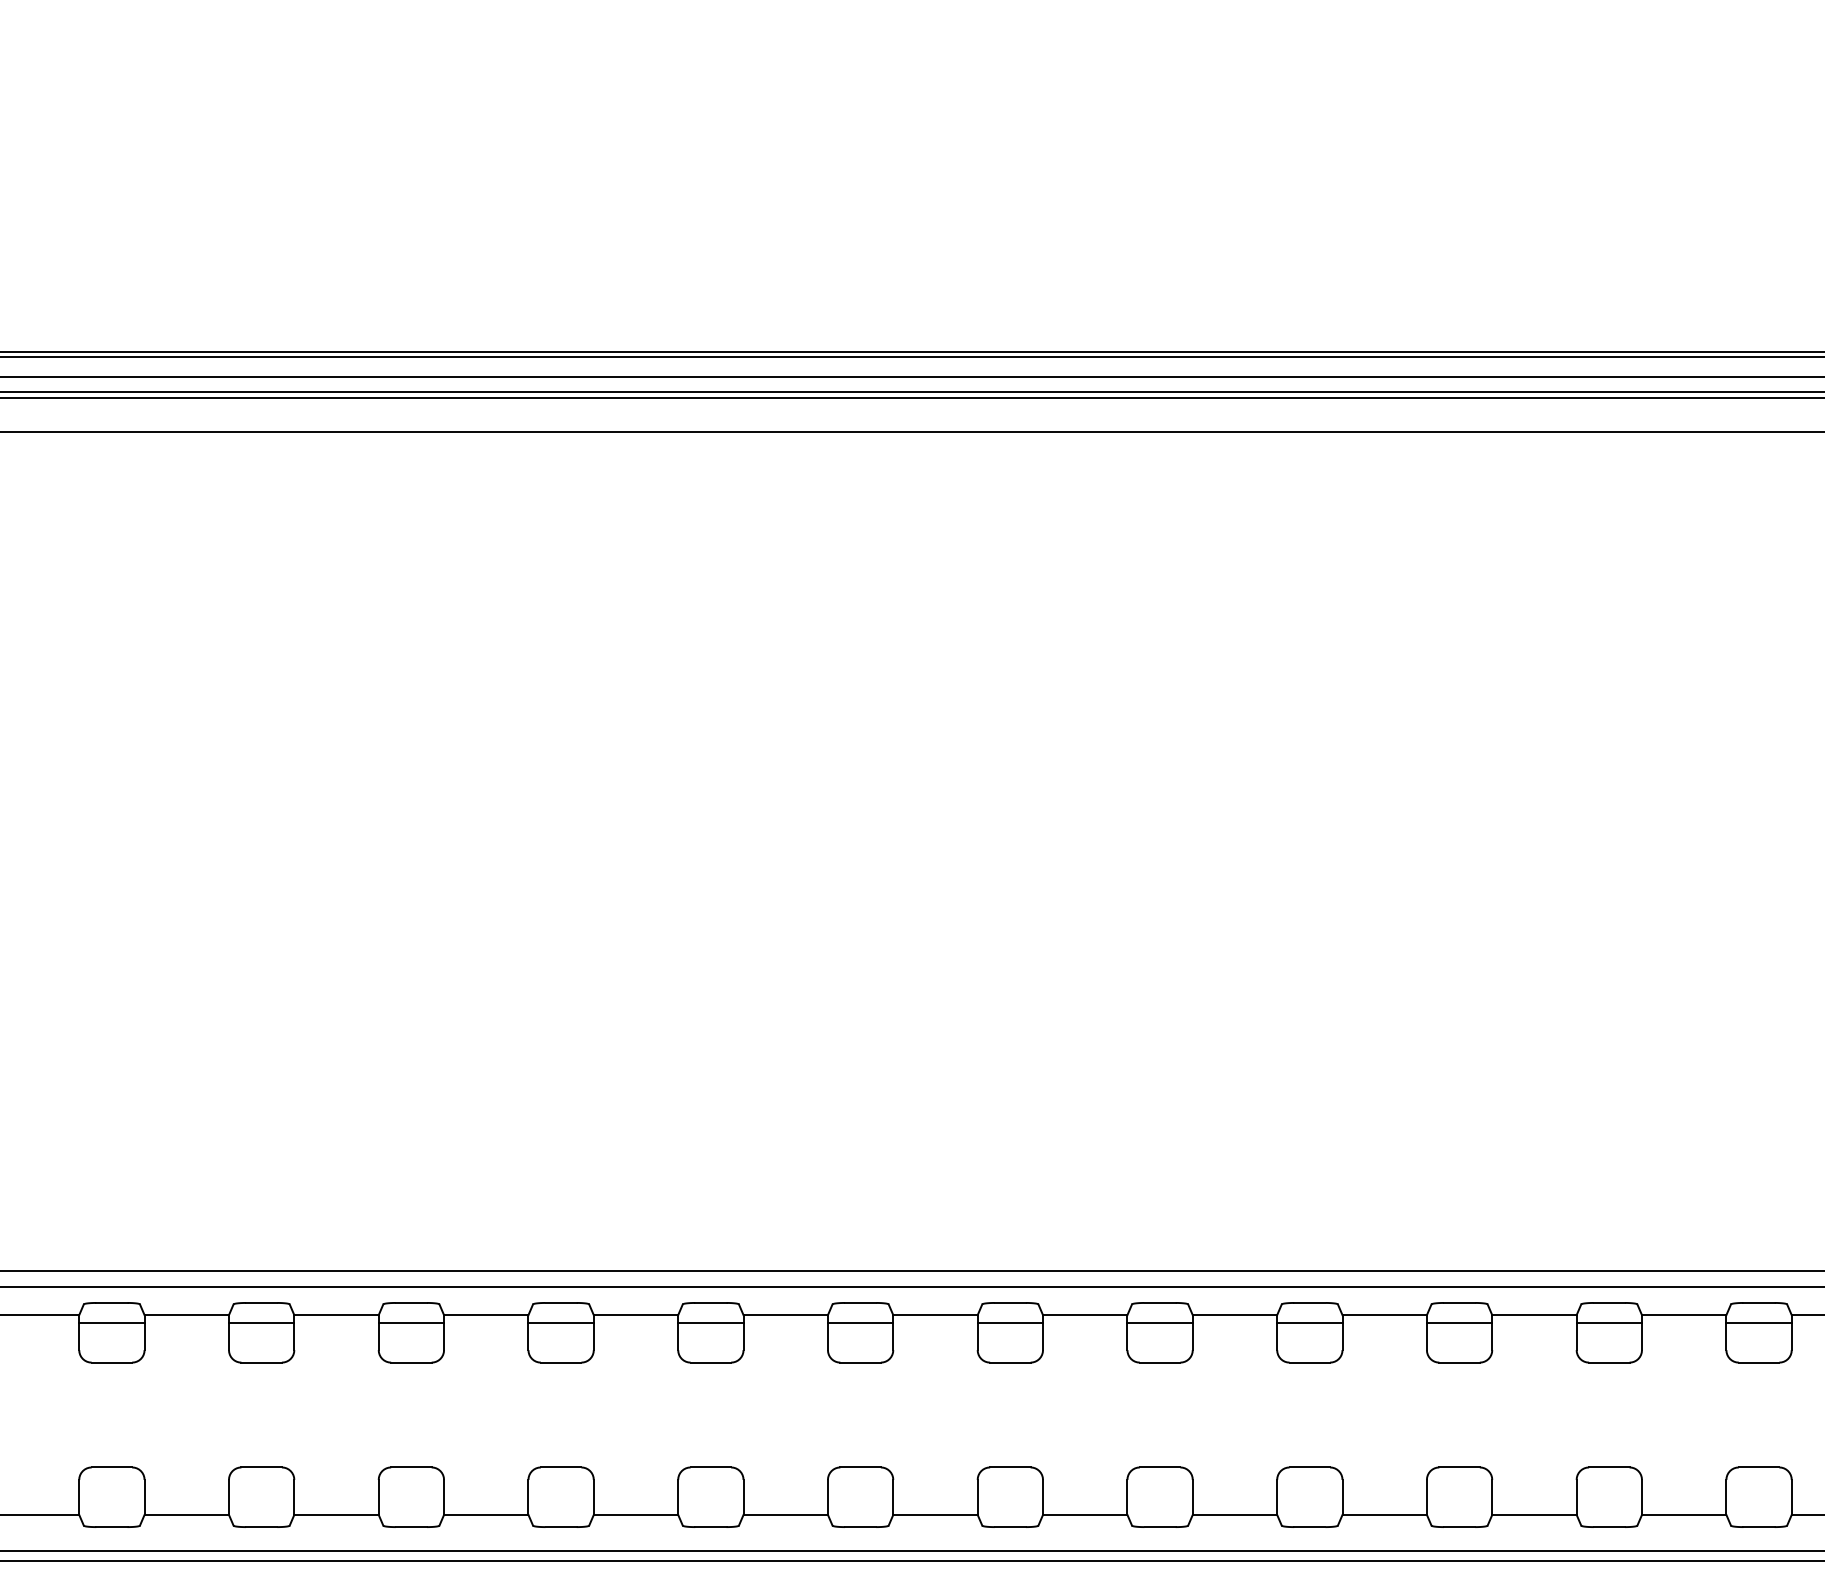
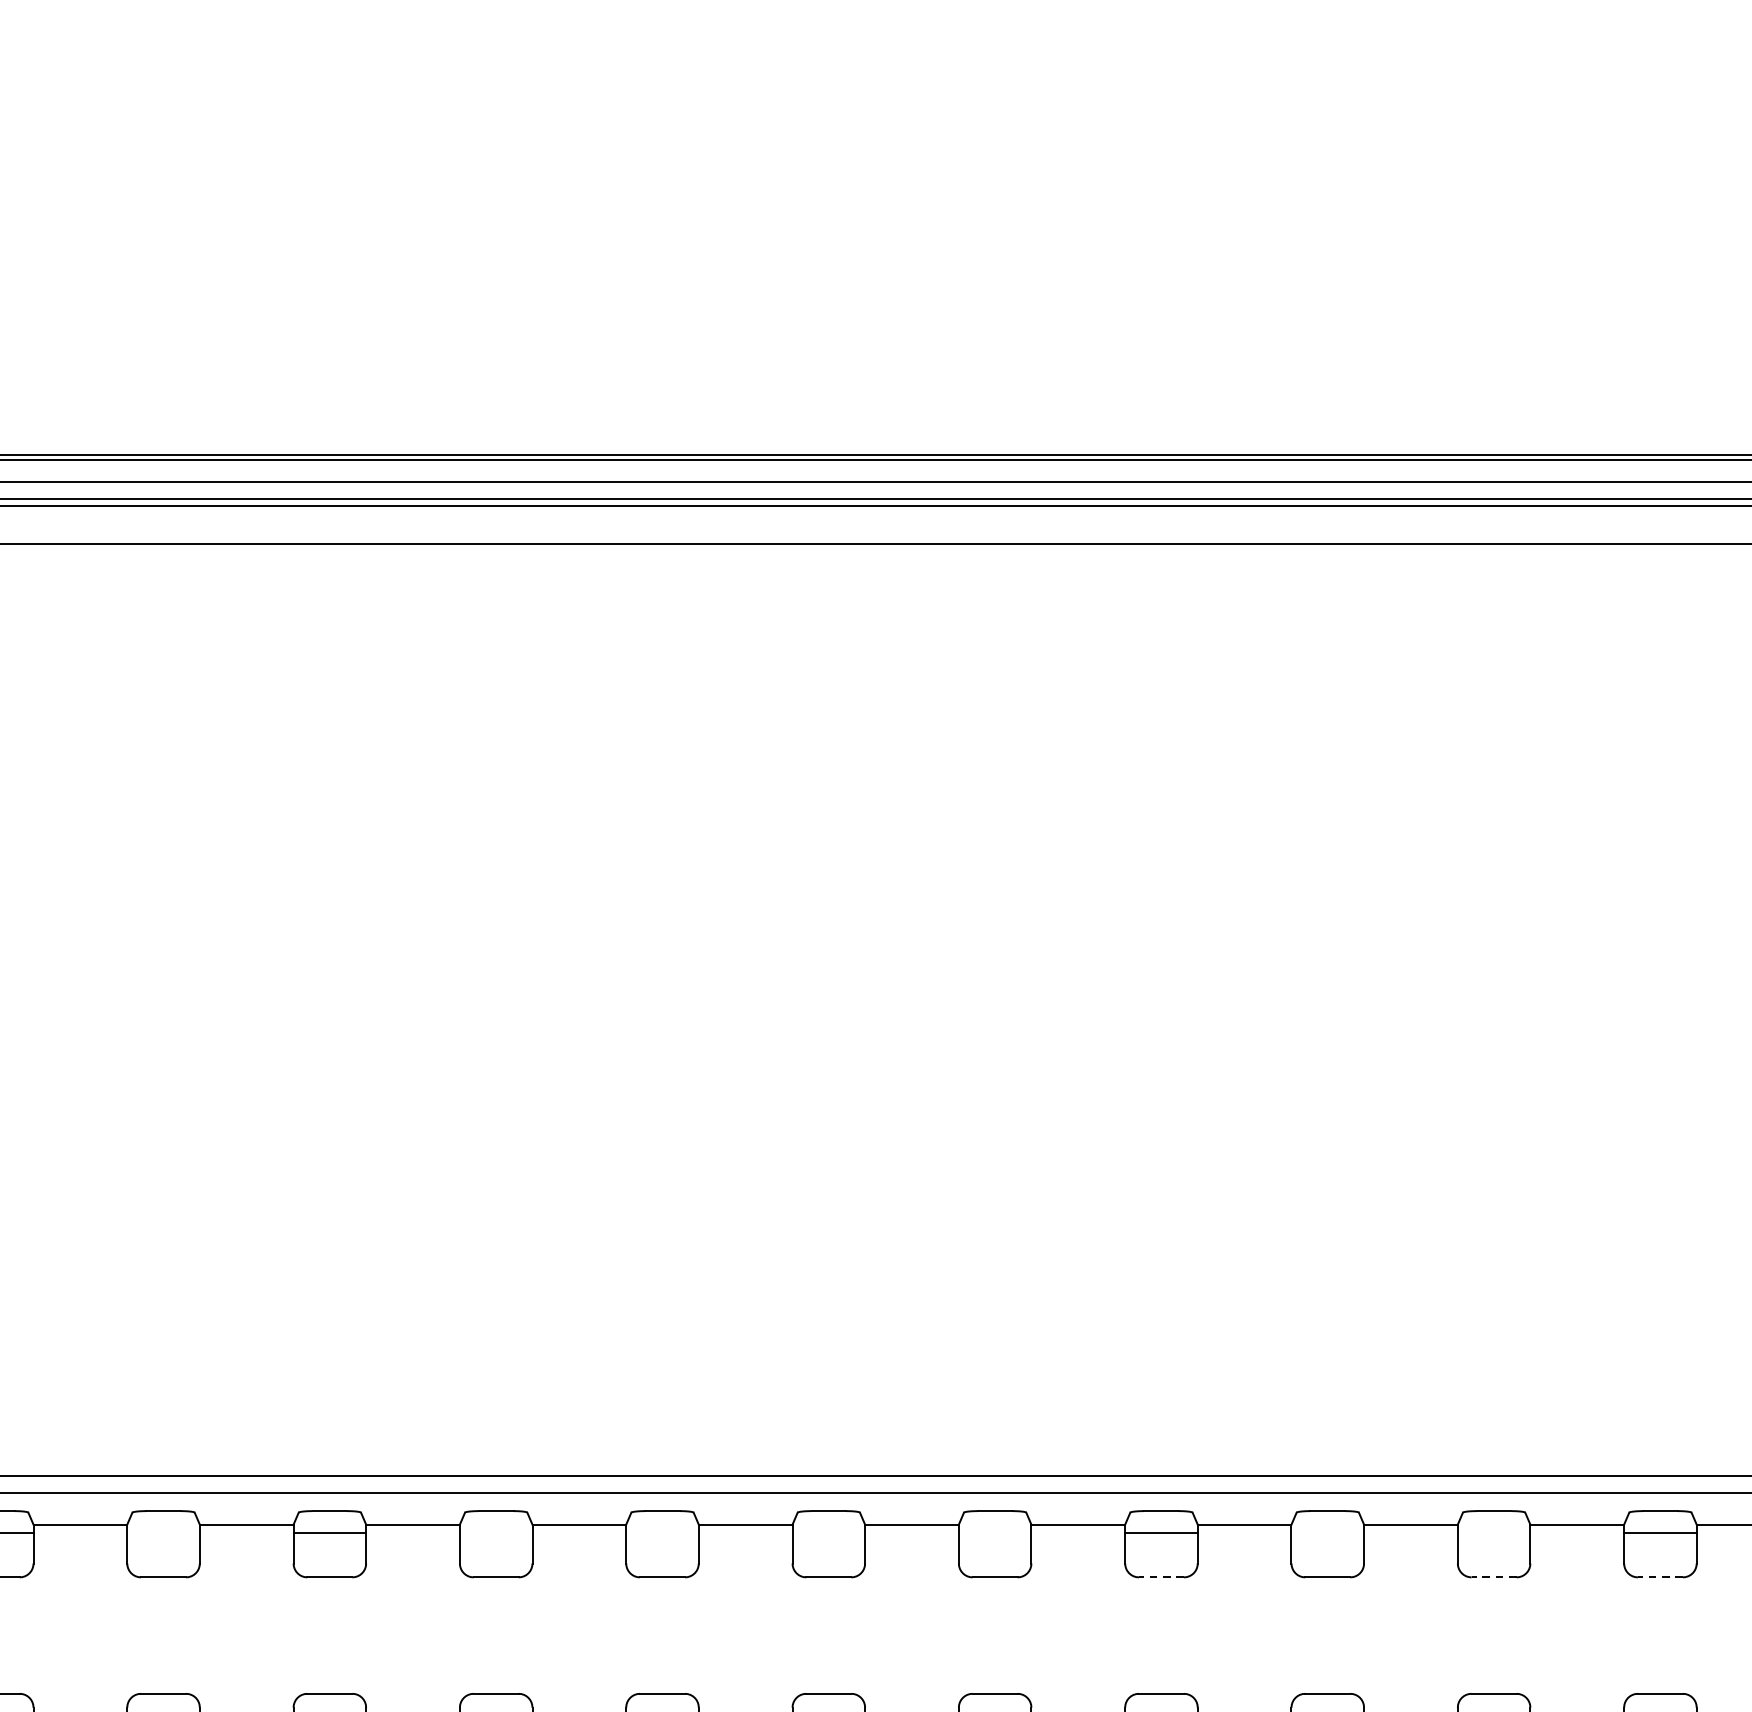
line: (411, 1322) -> (163, 1532), removed
line: (710, 1322) -> (495, 1532), removed
line: (860, 1322) -> (662, 1532), removed
line: (1010, 1322) -> (828, 1532), removed
line: (1159, 1322) -> (994, 1532), removed
line: (1459, 1322) -> (1327, 1532), removed
line: (1609, 1322) -> (1494, 1532), removed
line: (1309, 1362) -> (1161, 1577), solid -> dashed
line: (1608, 1362) -> (1493, 1577), solid -> dashed
line: (1758, 1362) -> (1659, 1577), solid -> dashed

